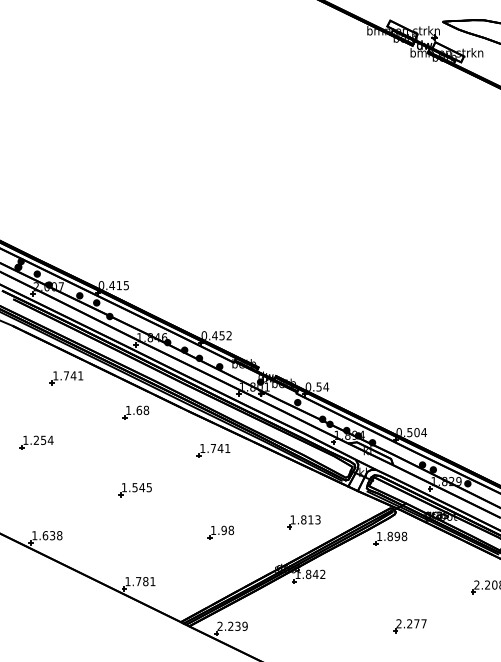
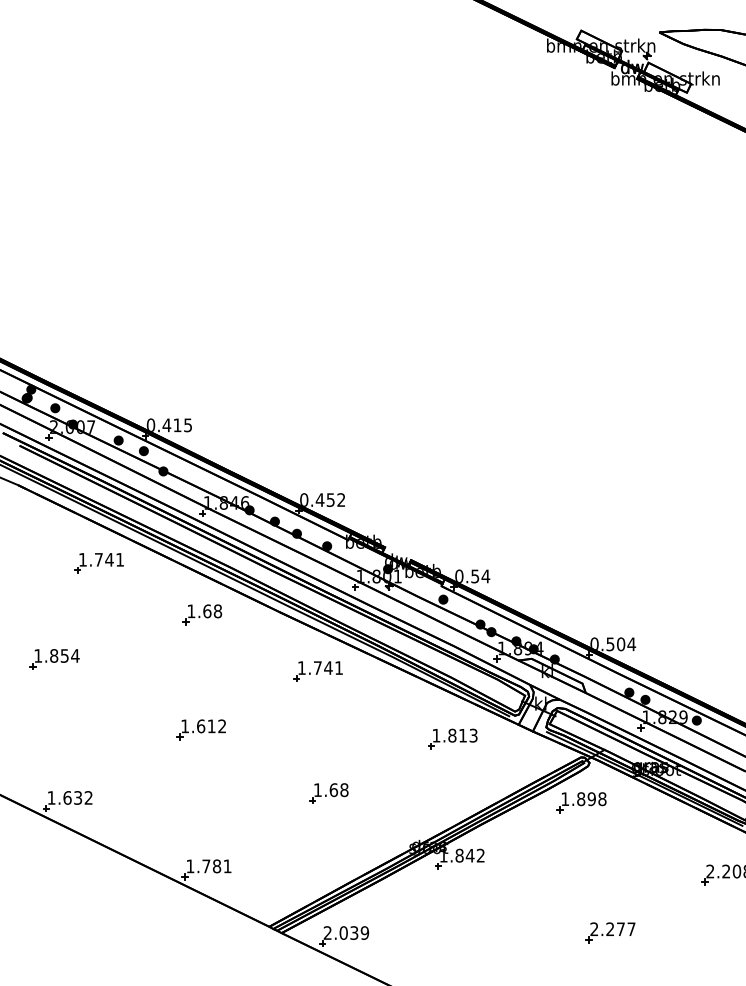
text: (36, 439) -> (54, 654), 1.254 -> 1.854
text: (141, 487) -> (210, 726), 1.545 -> 1.612
part: (303, 522) -> (451, 739), moved
text: (223, 530) -> (332, 790), 1.98 -> 1.68
text: (59, 535) -> (88, 797), 1.638 -> 1.632
text: (230, 625) -> (343, 931), 2.239 -> 2.039

